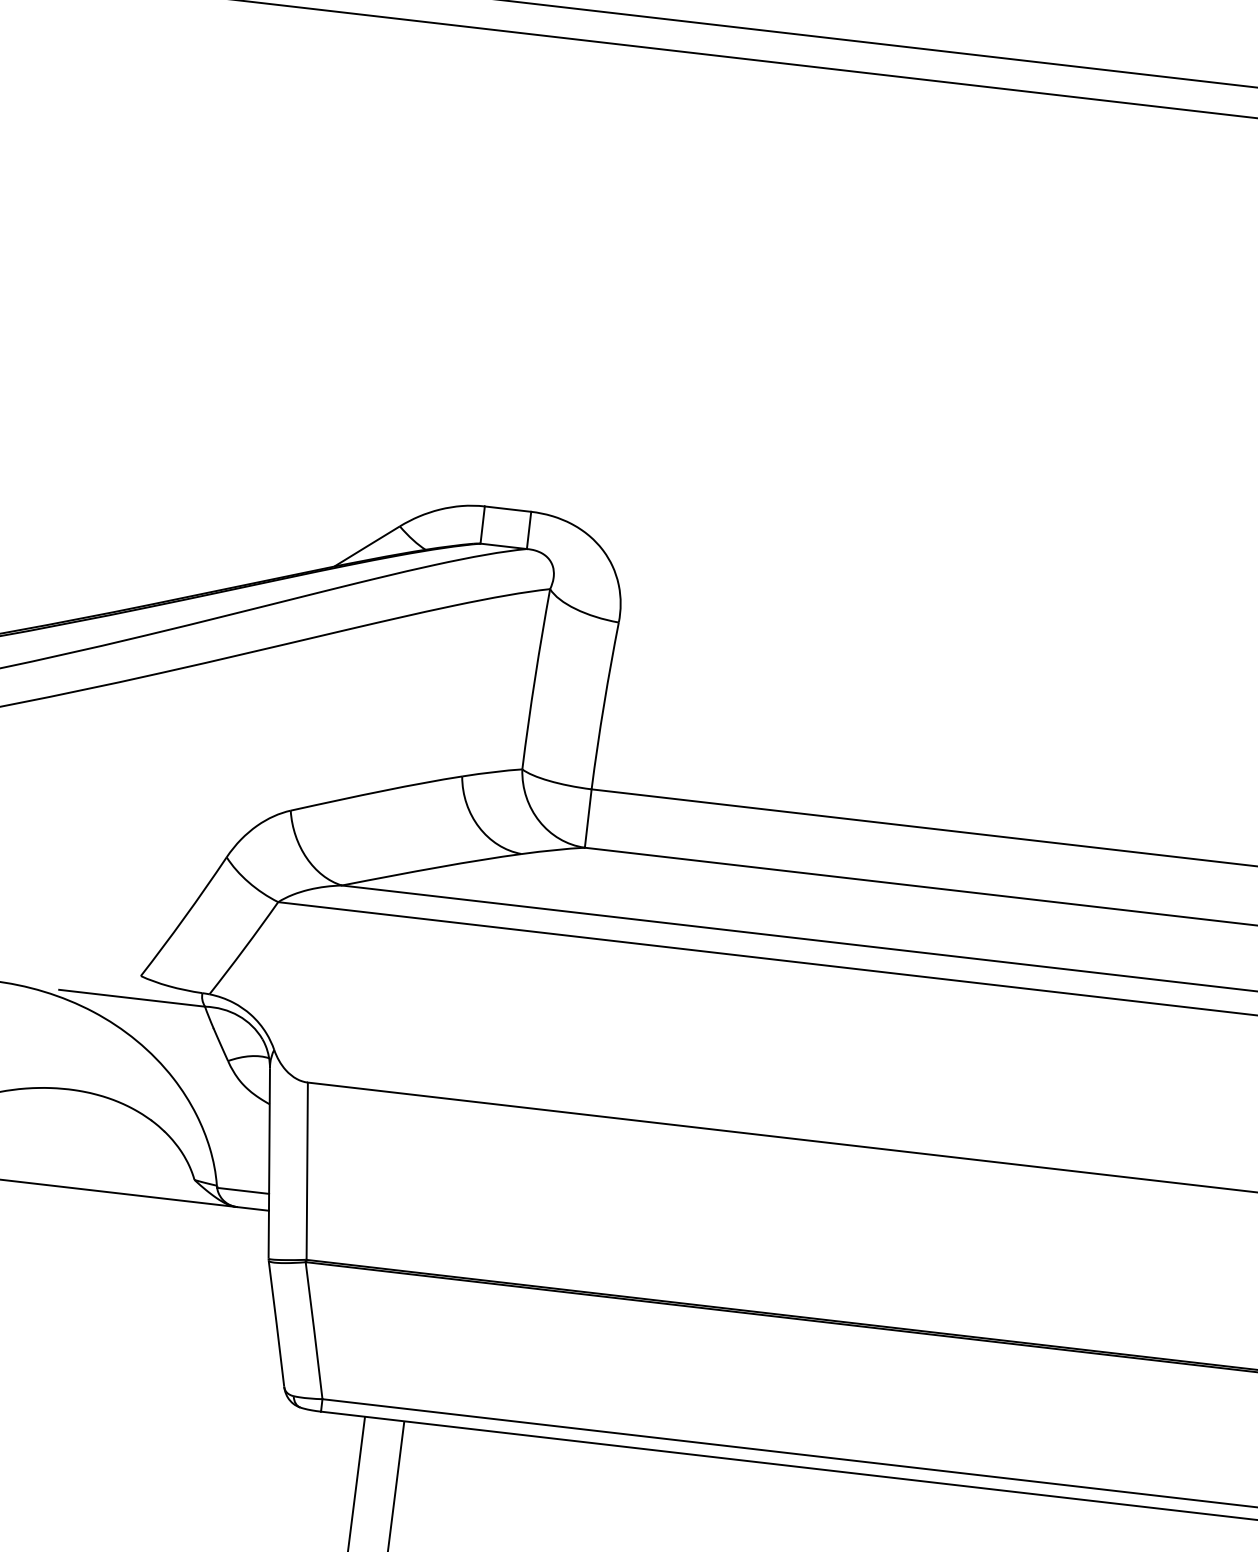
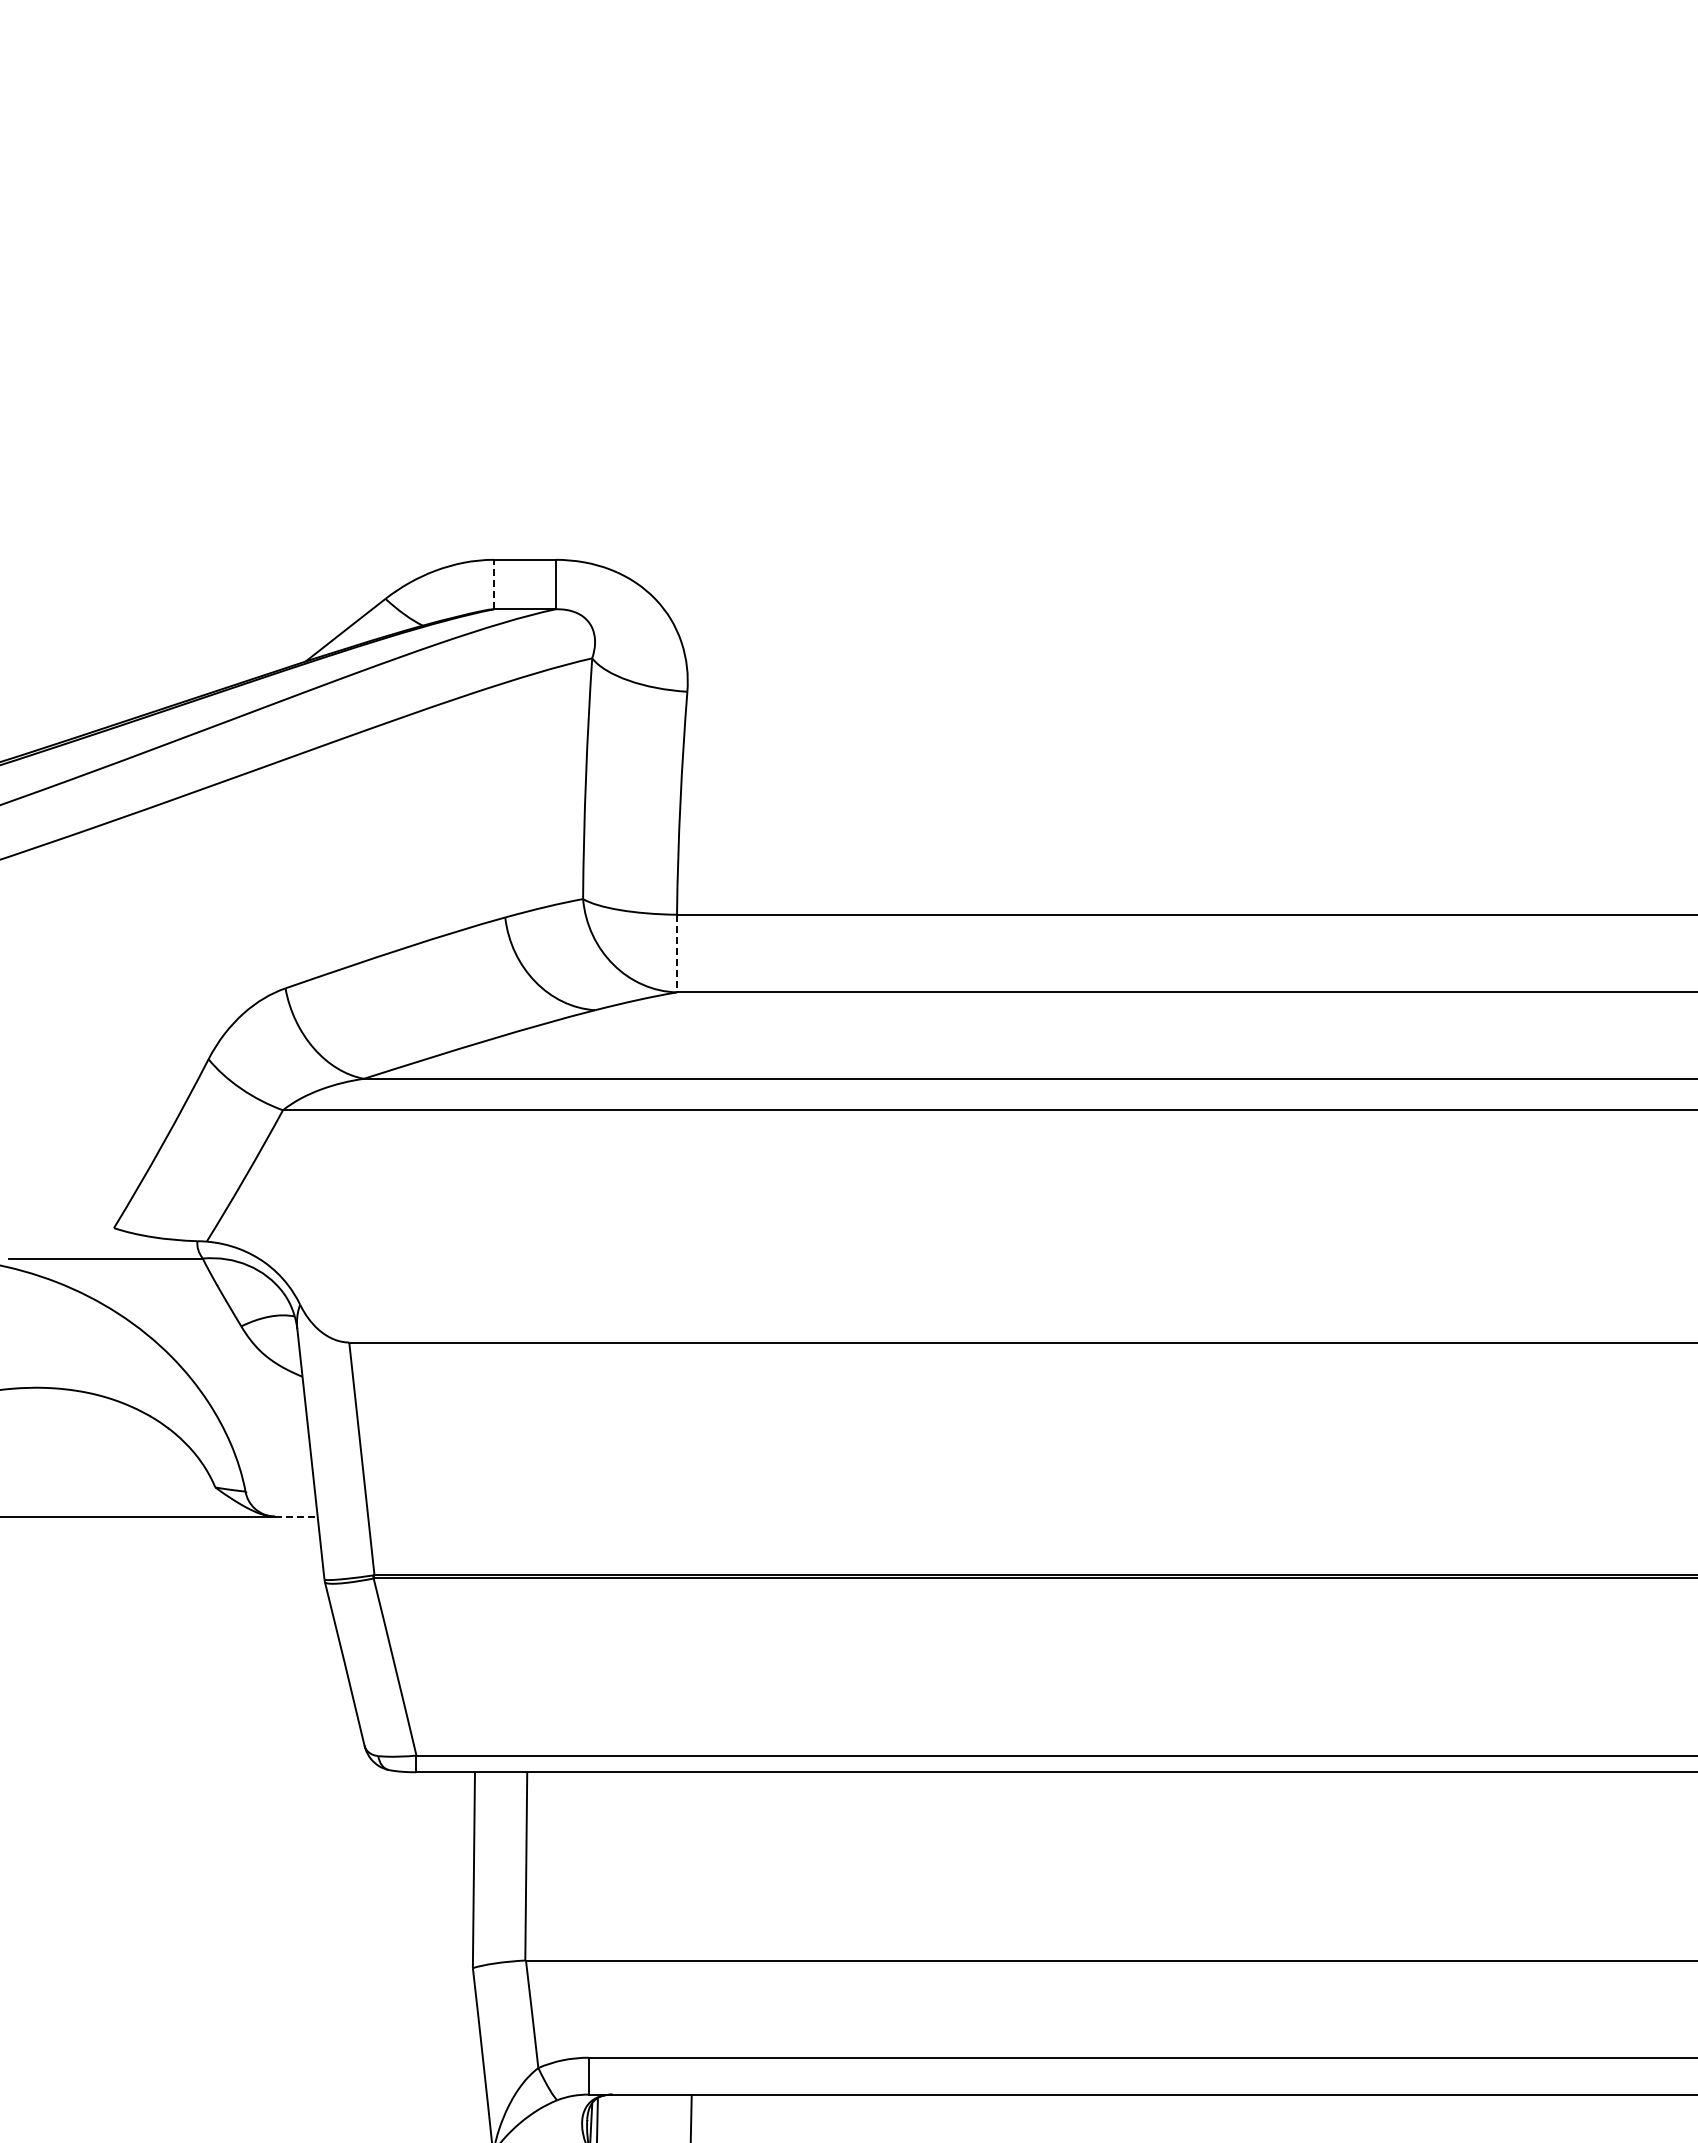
line: (482, 524) -> (493, 584), solid -> dashed
line: (588, 818) -> (677, 953), solid -> dashed
line: (242, 1190) -> (280, 1494), removed
line: (253, 1208) -> (296, 1516), solid -> dashed

